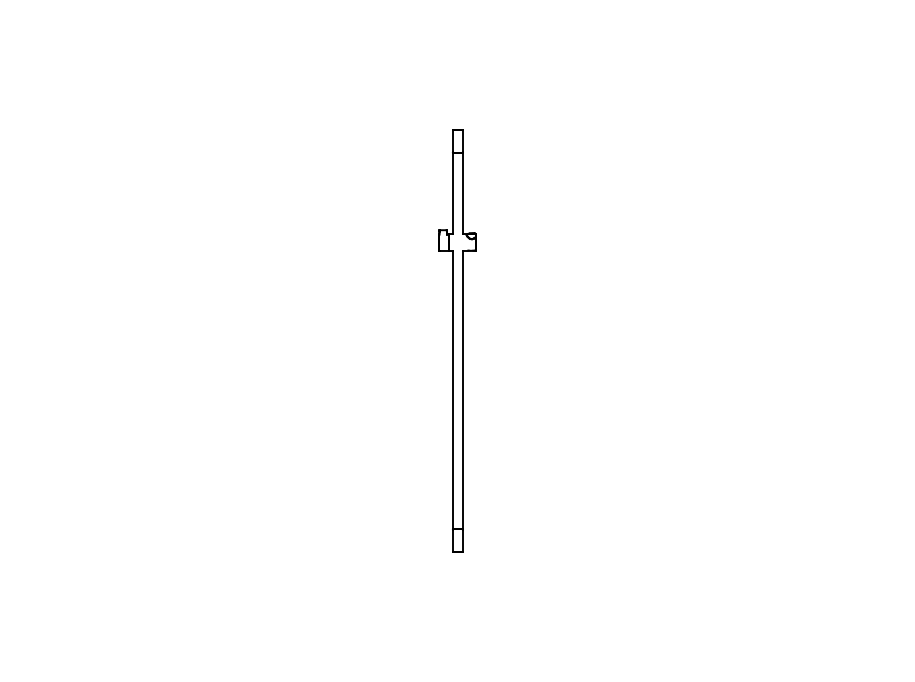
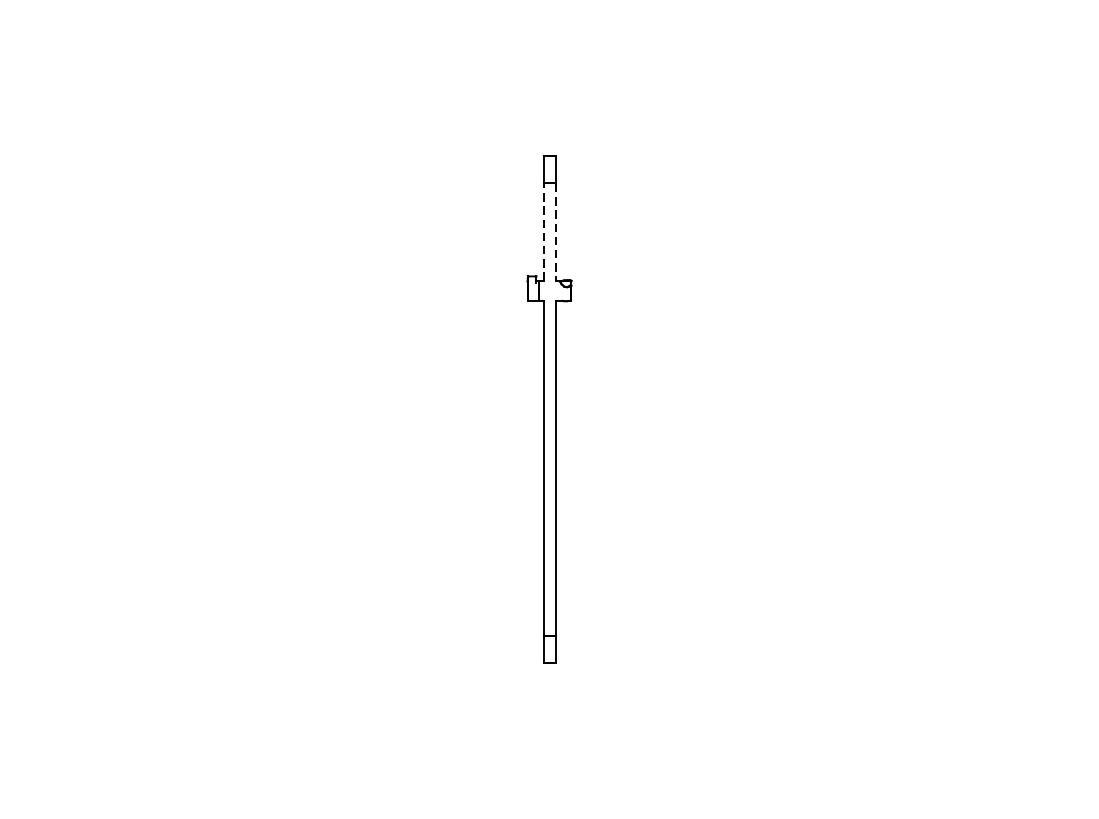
line: (453, 193) -> (544, 232), solid -> dashed
line: (462, 194) -> (555, 233), solid -> dashed

